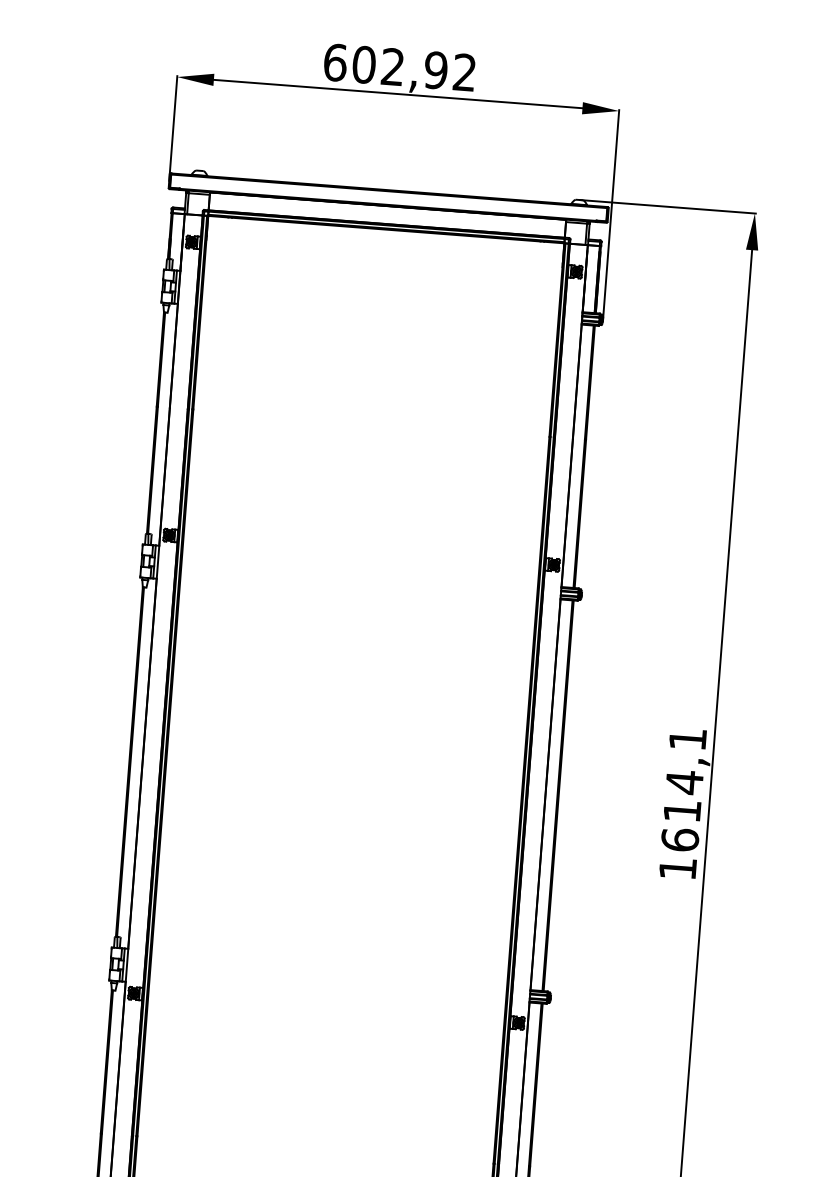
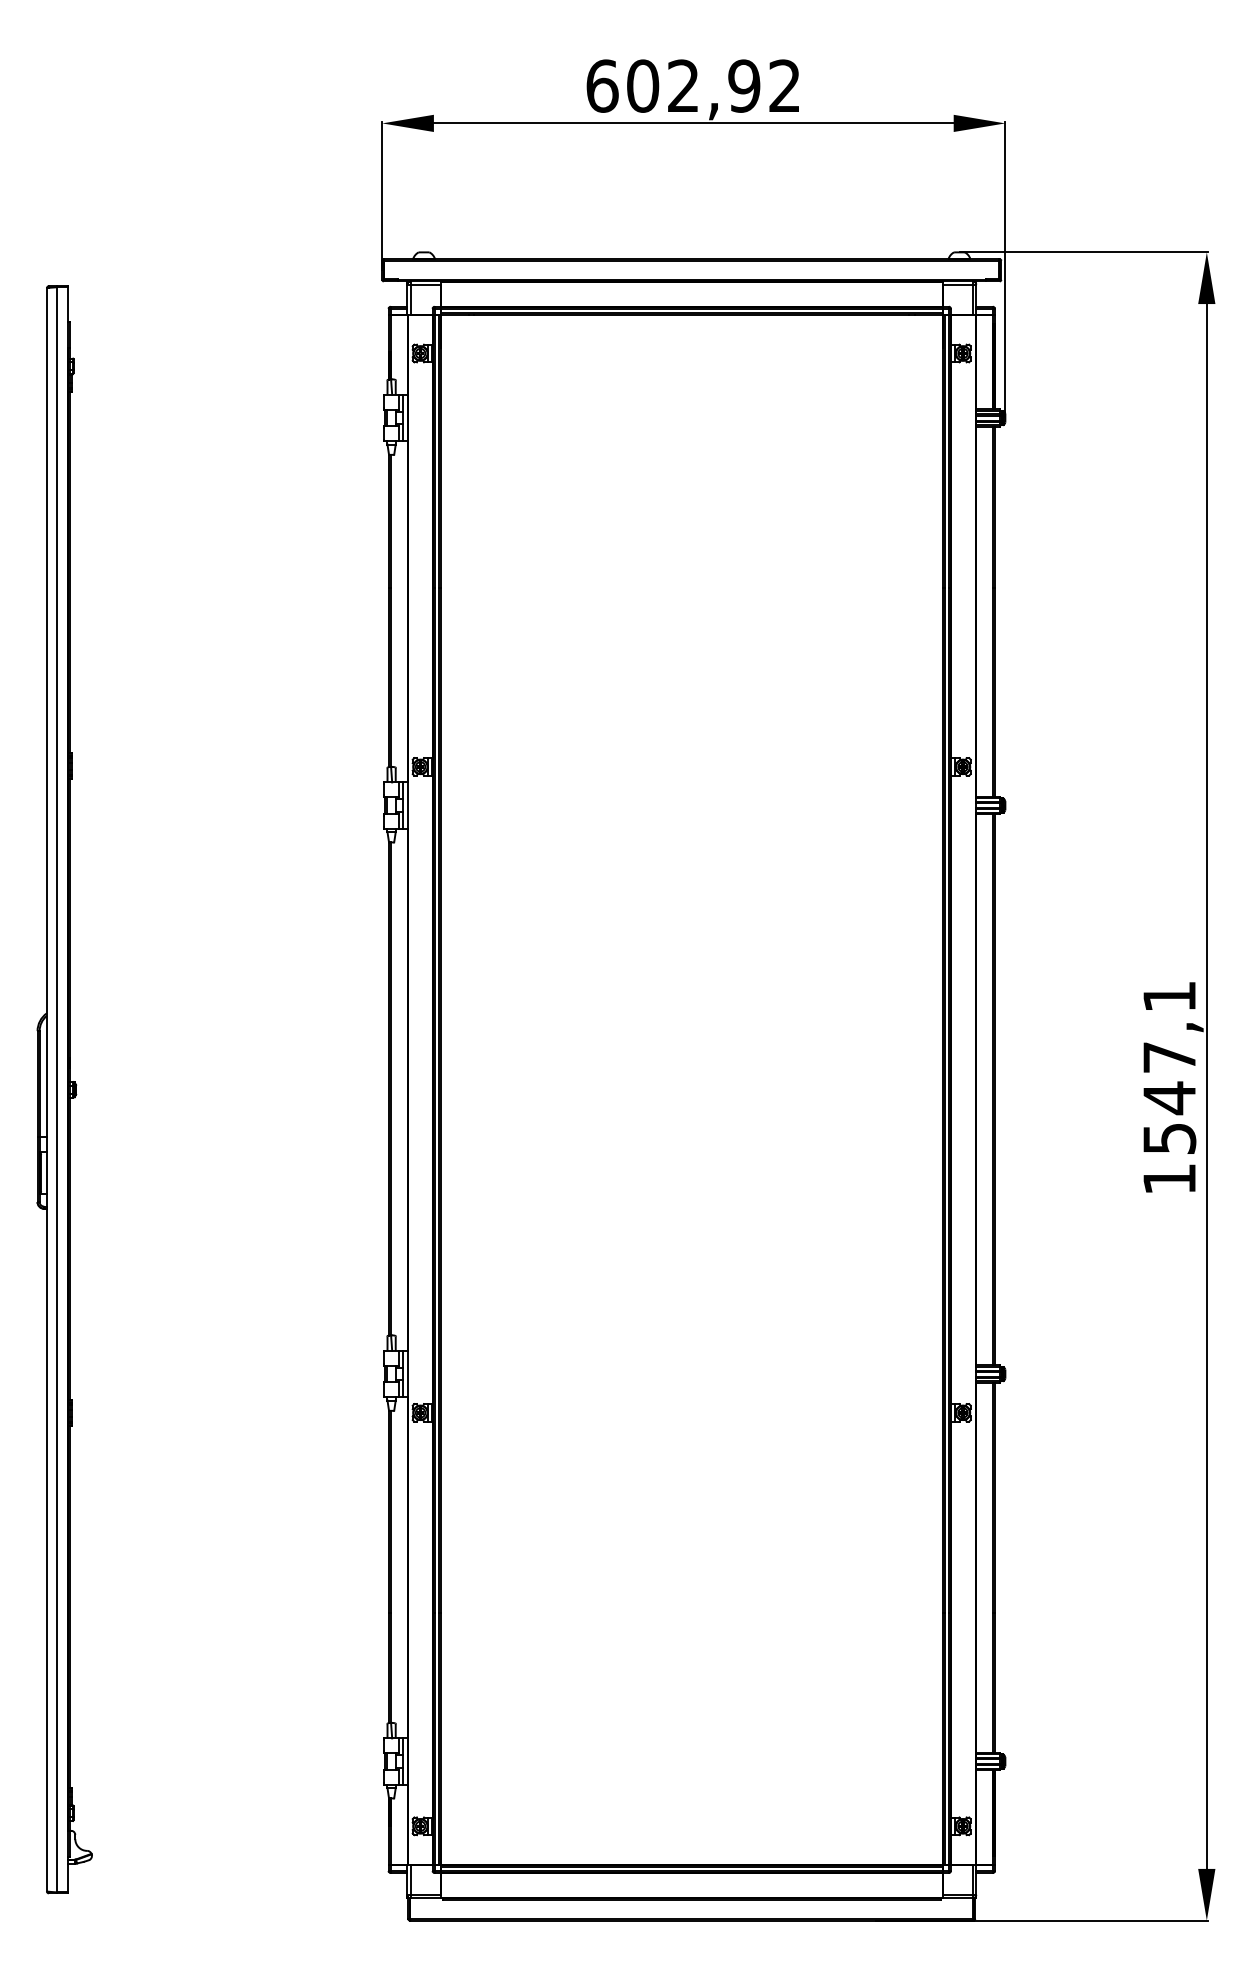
text: (682, 810) -> (1169, 1097), 1614,1 -> 1547,1

